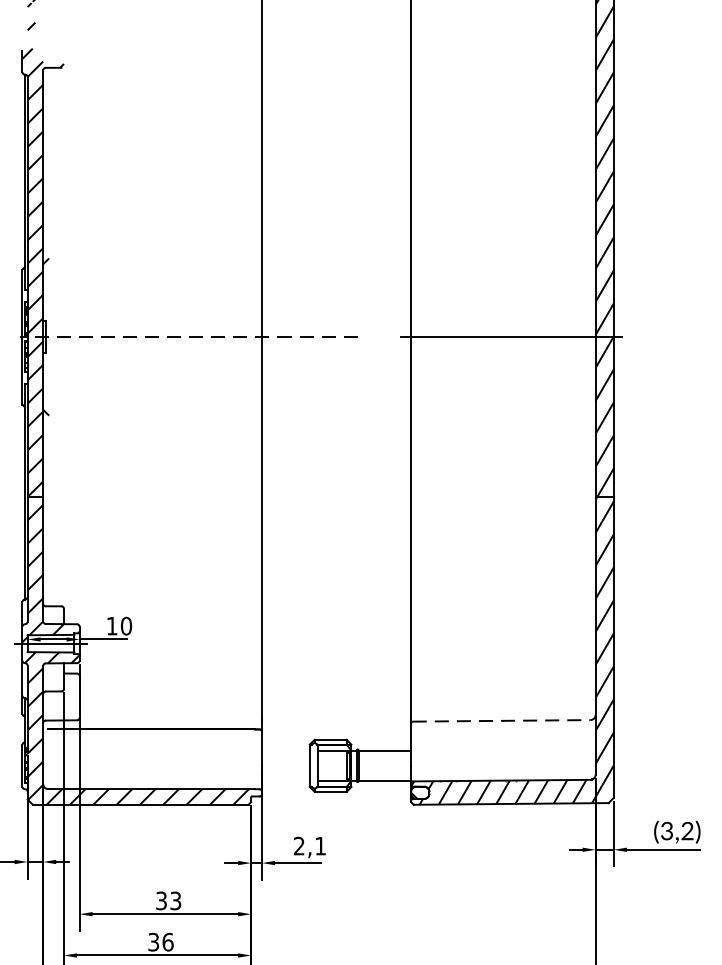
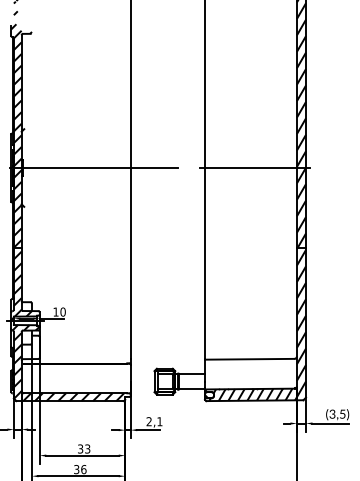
line: (187, 338) -> (93, 168), dashed -> solid
line: (502, 721) -> (250, 359), dashed -> solid
text: (687, 829) -> (342, 413), (3,2) -> (3,5)

